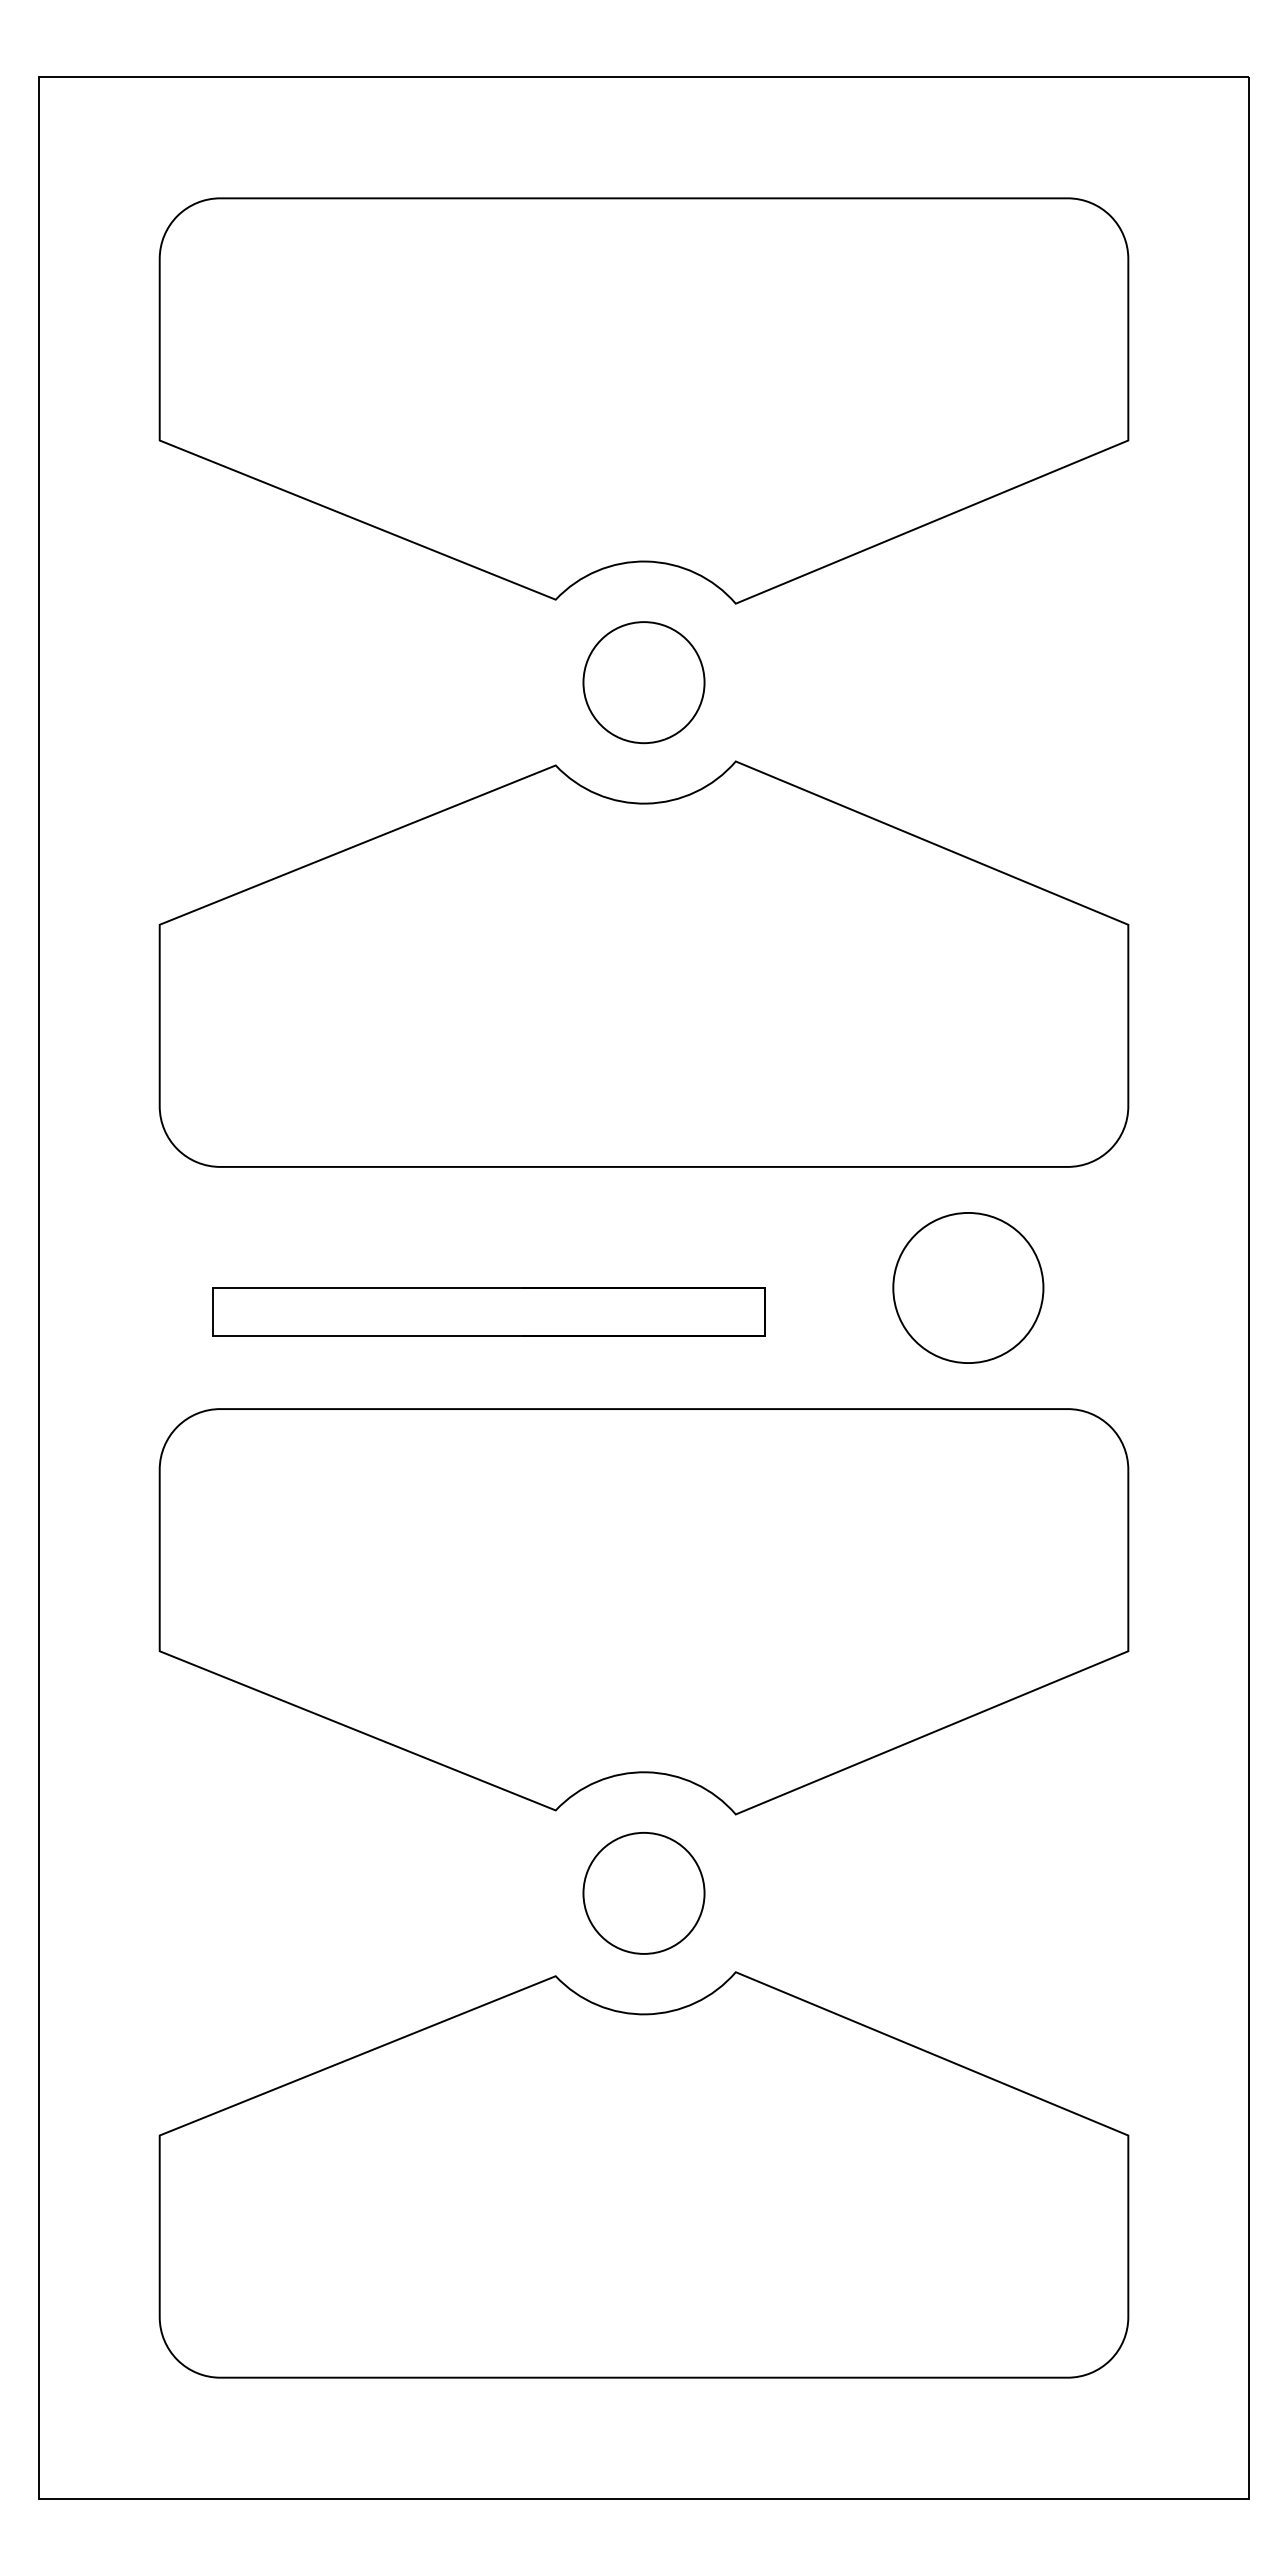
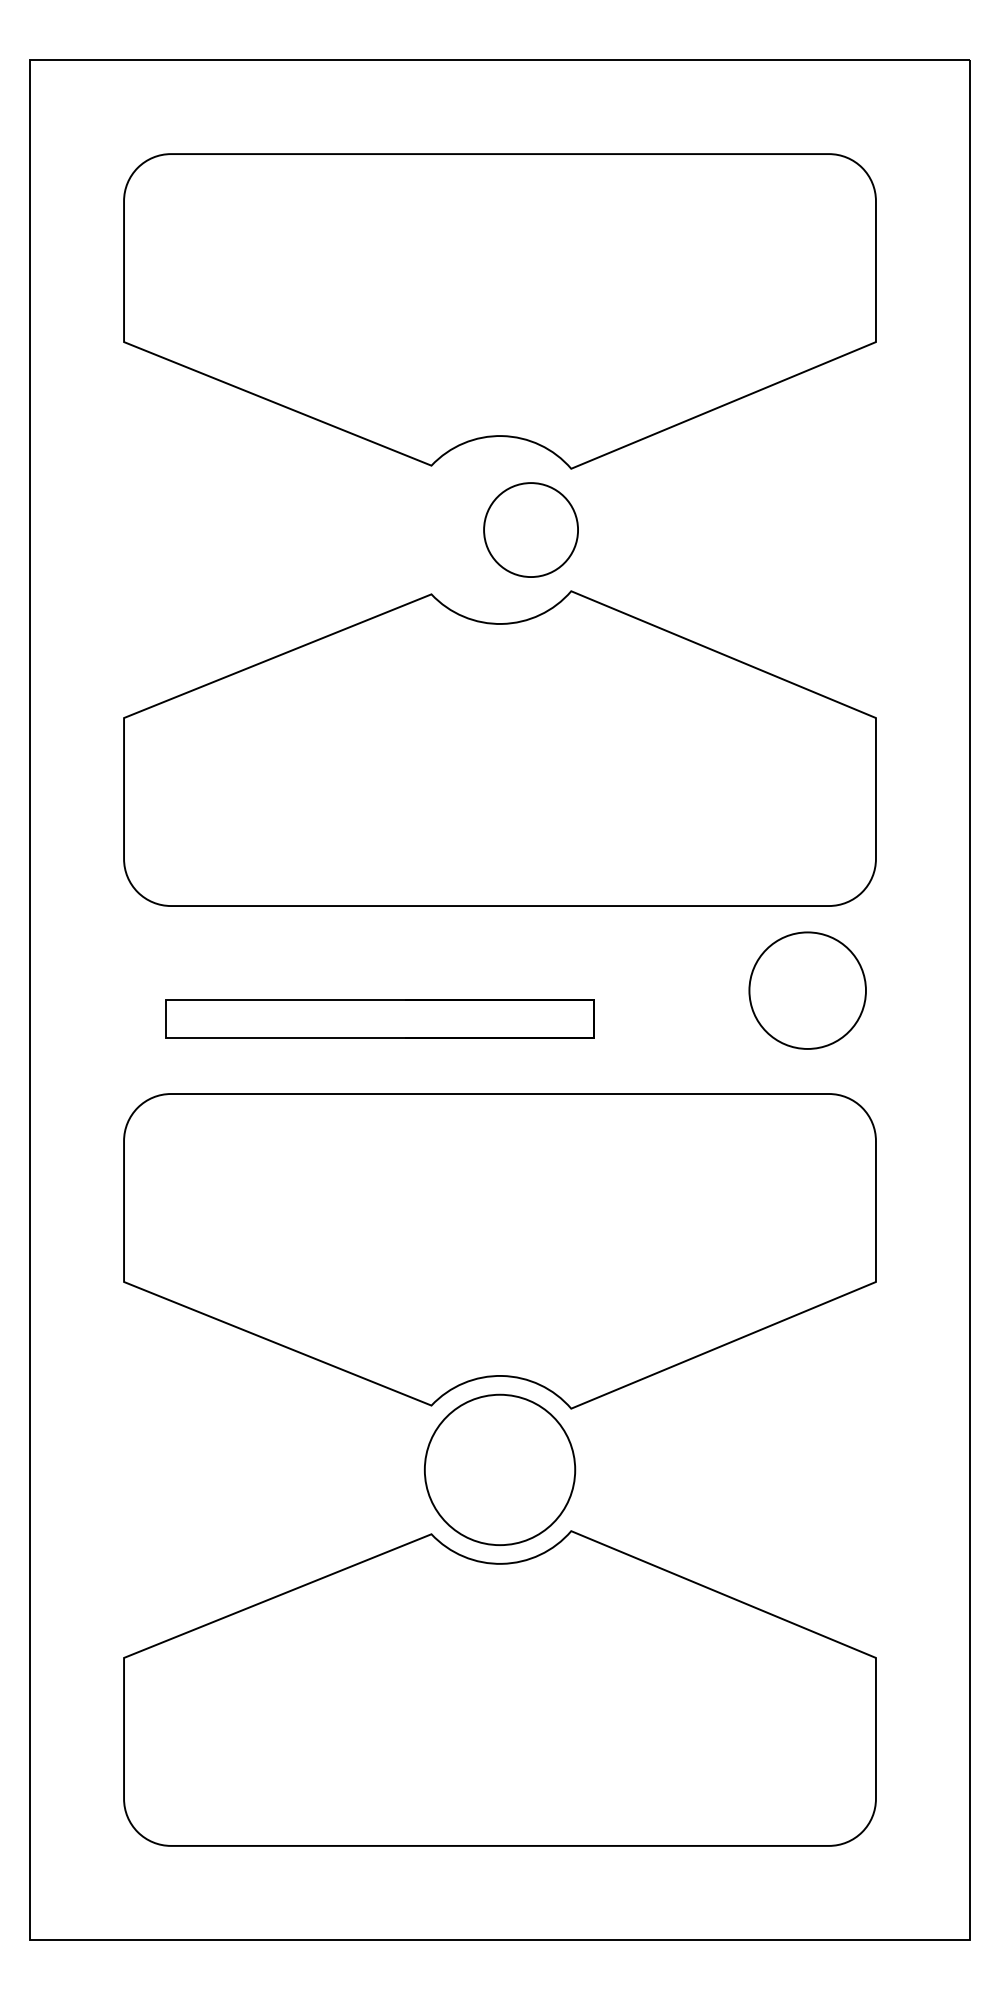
circle: (643, 682) -> (530, 529), moved
circle: (968, 1287) -> (807, 990), moved
circle: (643, 1892) -> (499, 1469), size x1.6

